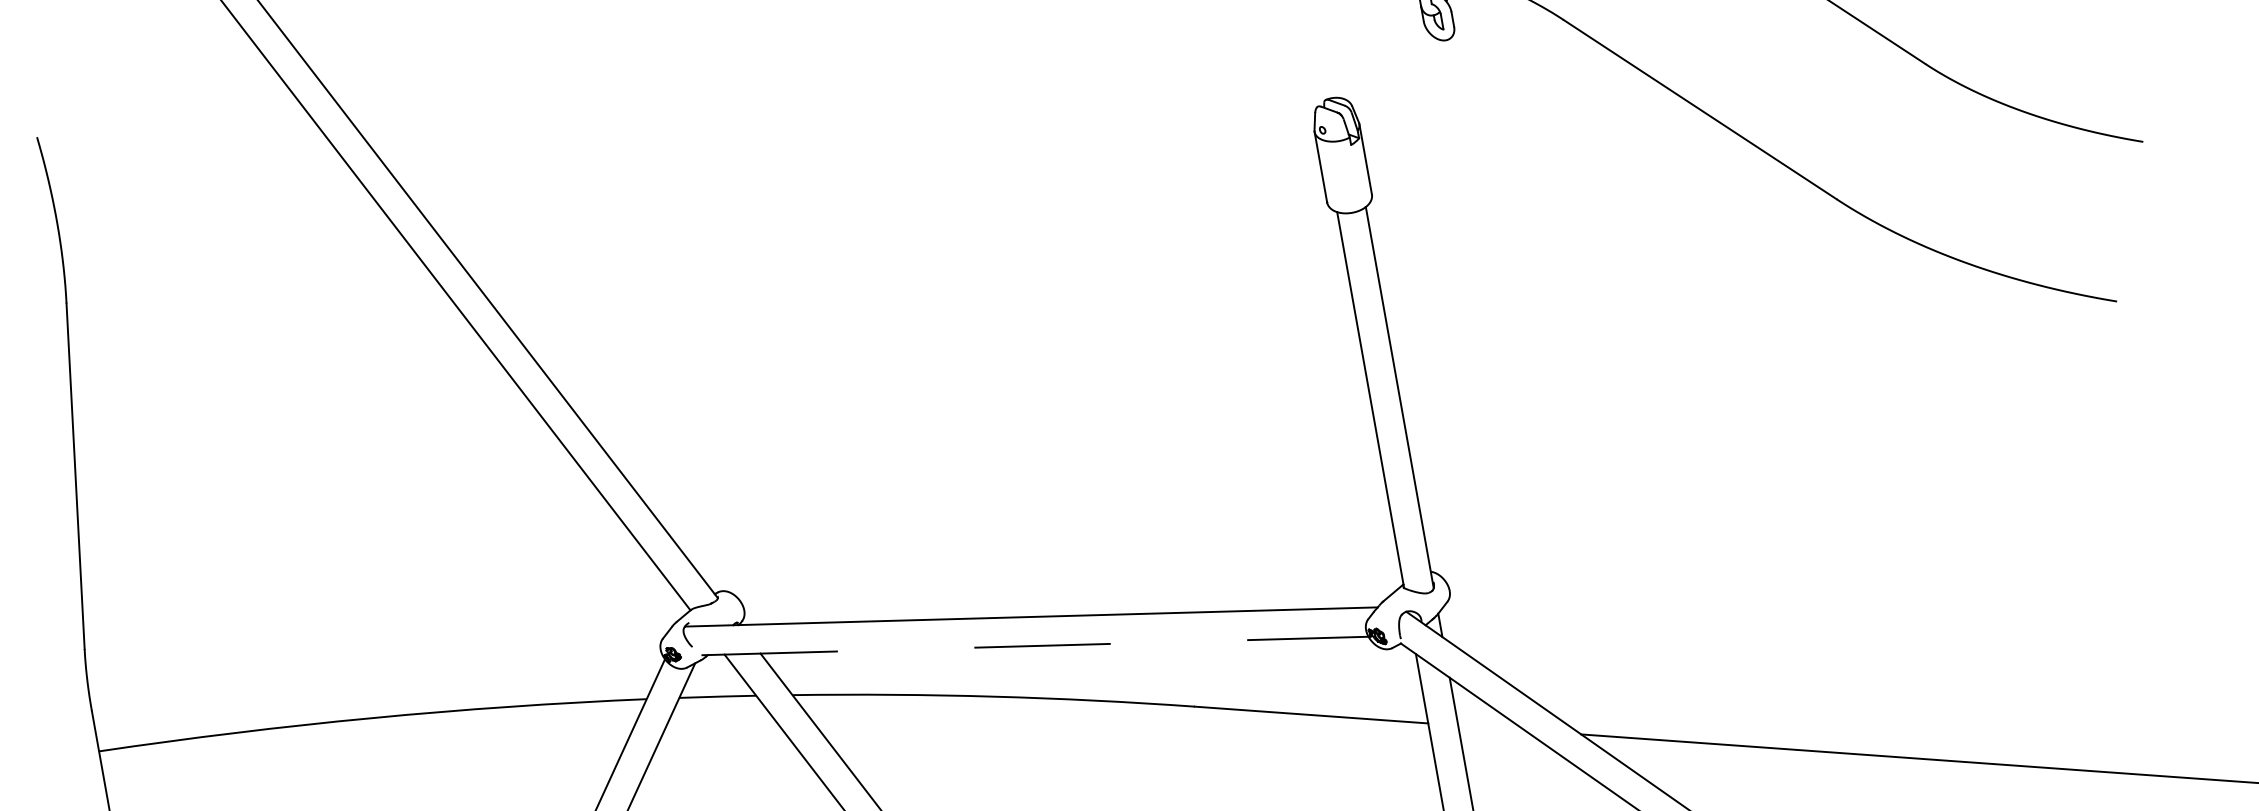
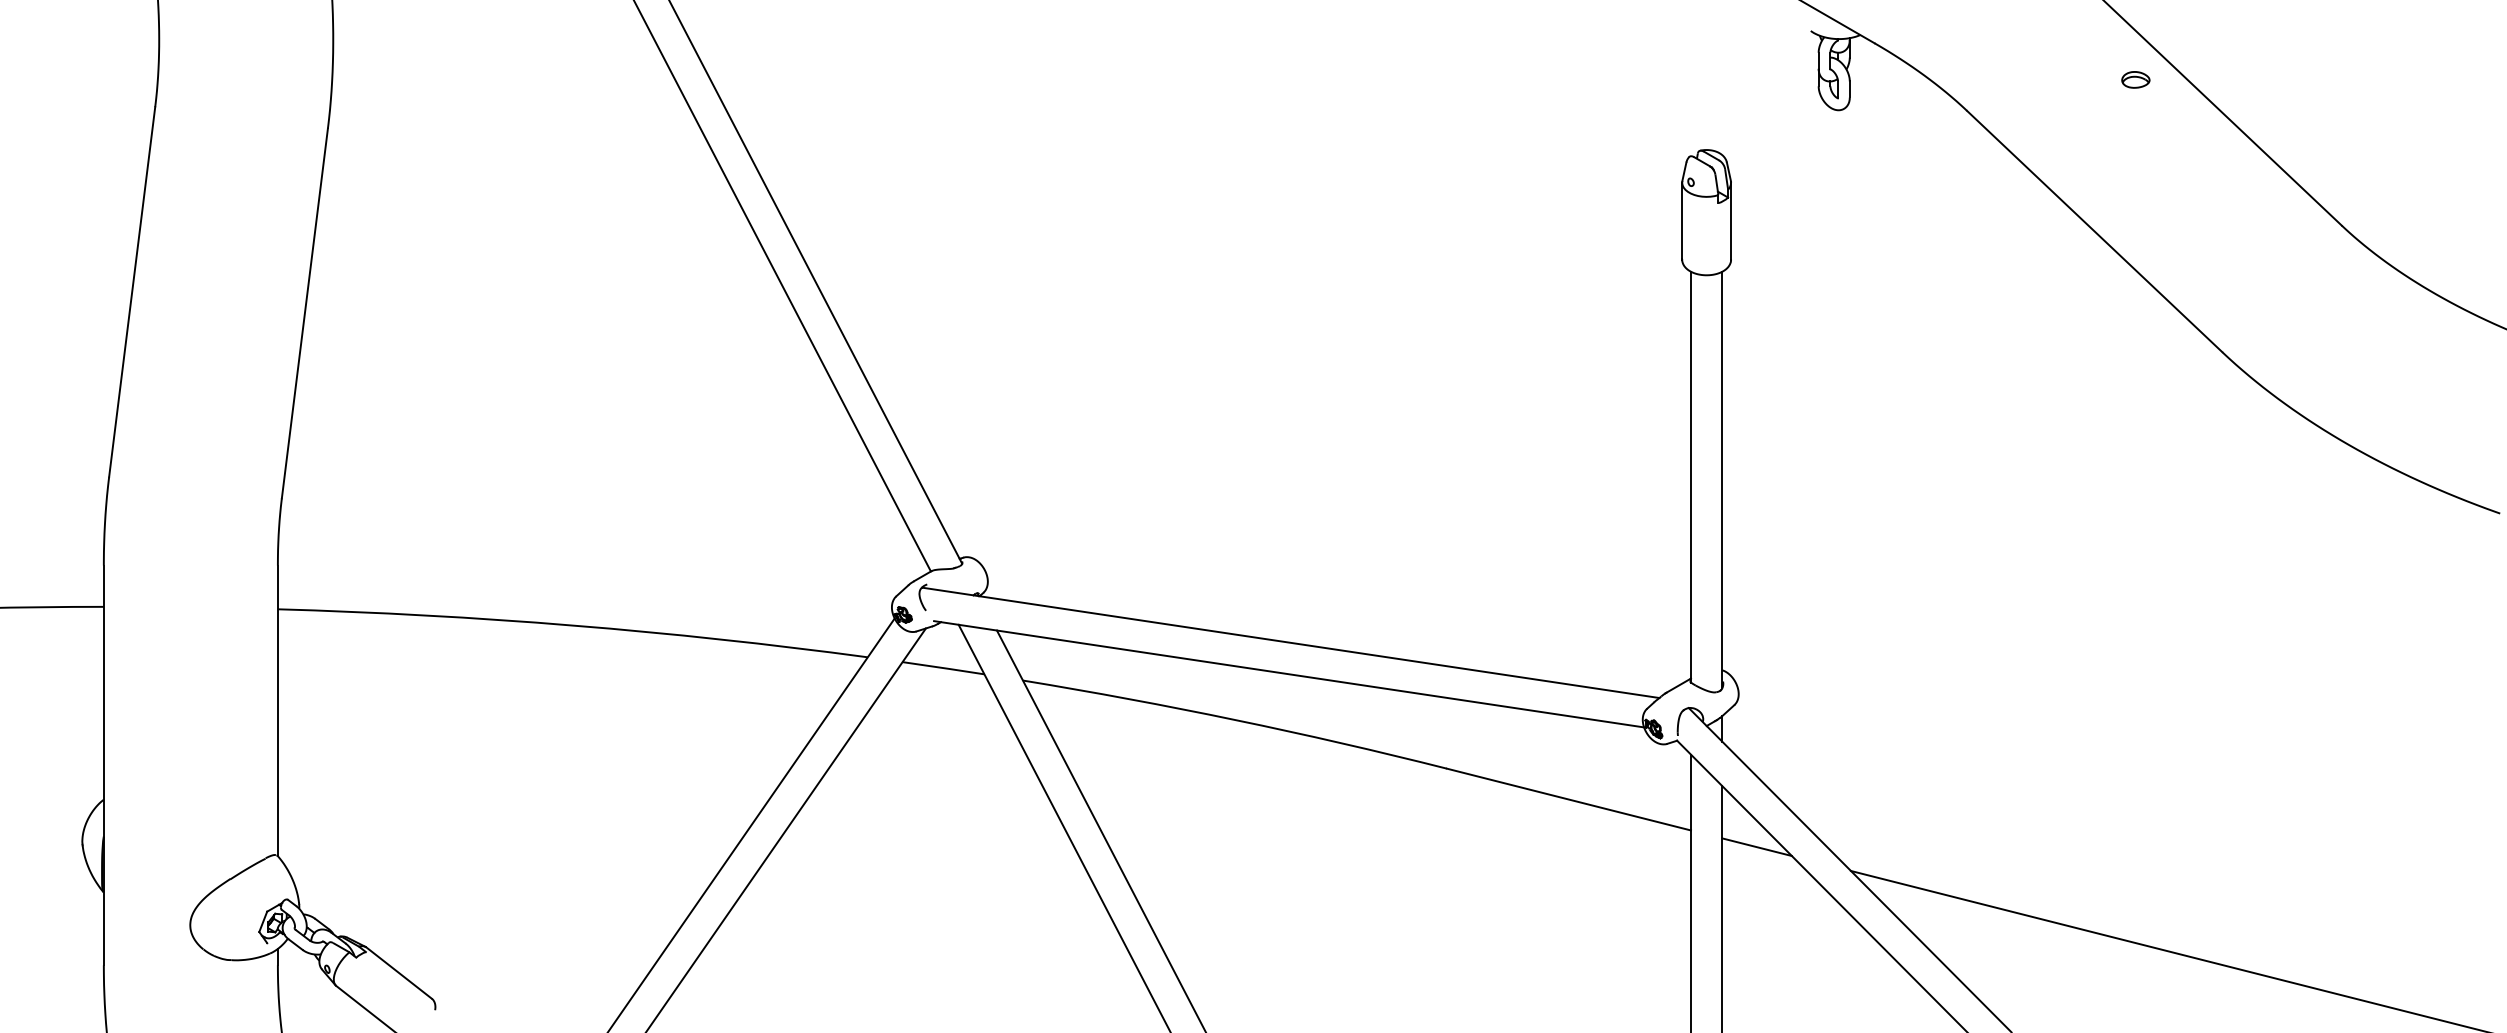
line: (1035, 646) -> (1289, 674), dashed -> solid
line: (1490, 728) -> (1756, 847), added

